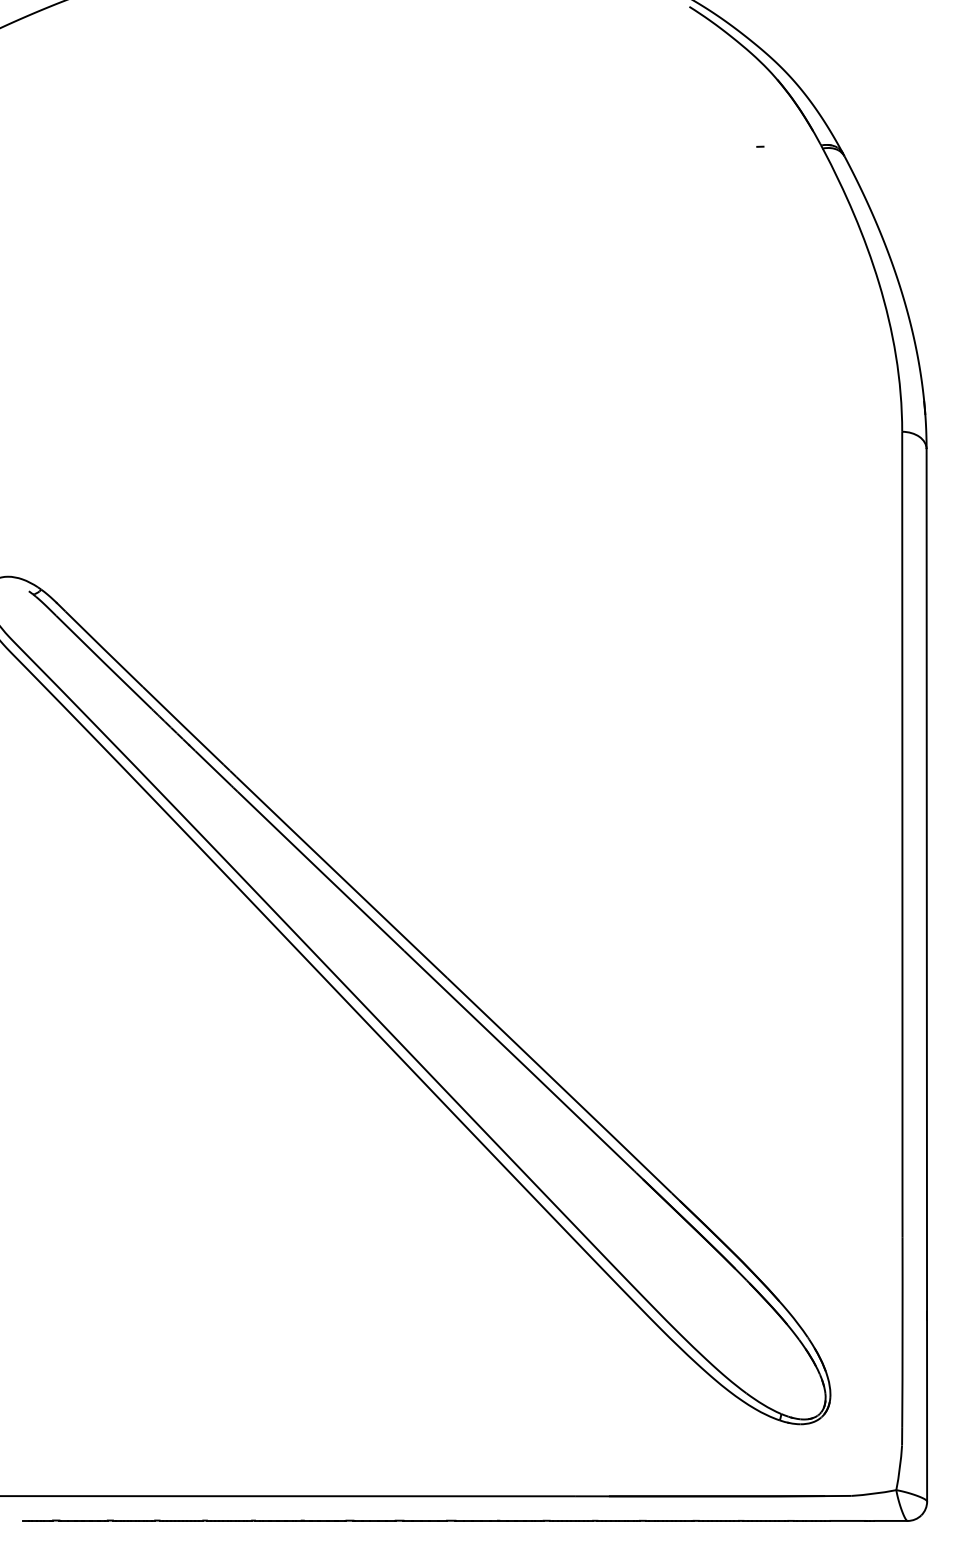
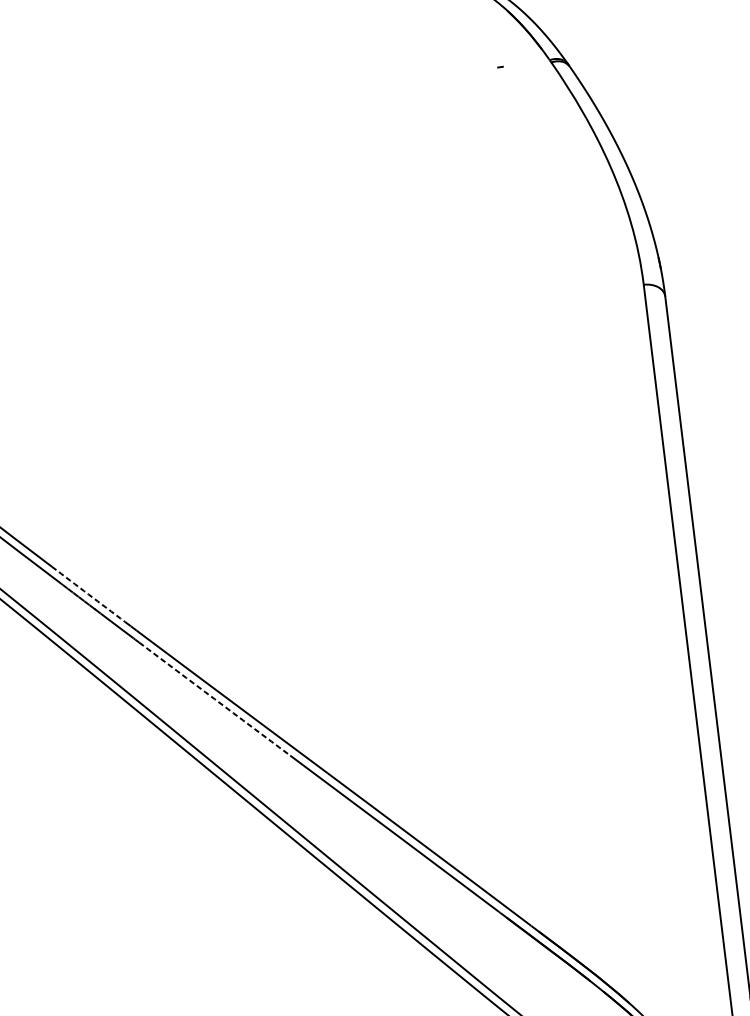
arc: (183, 725) -> (88, 594), solid -> dashed
arc: (320, 871) -> (214, 699), solid -> dashed

